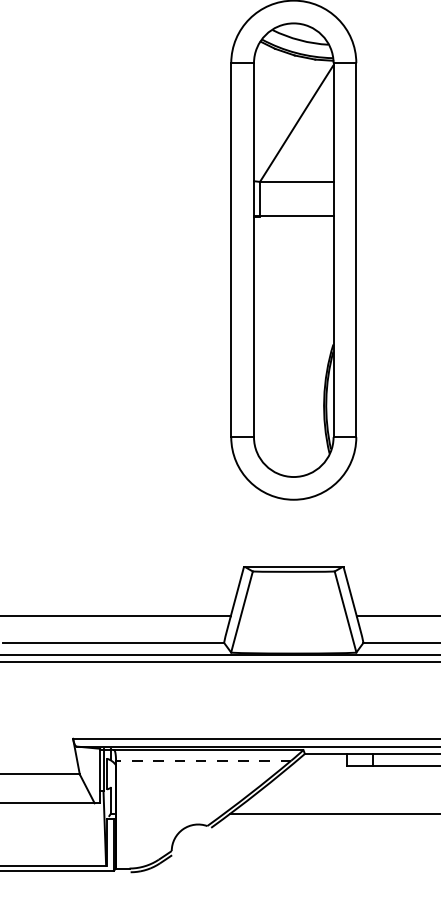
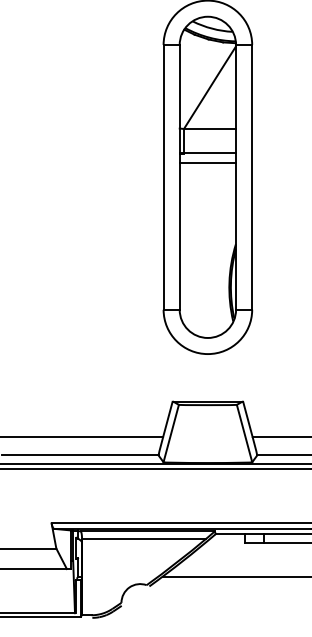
line: (293, 230) -> (207, 163), added
line: (202, 760) -> (143, 538), dashed -> solid

